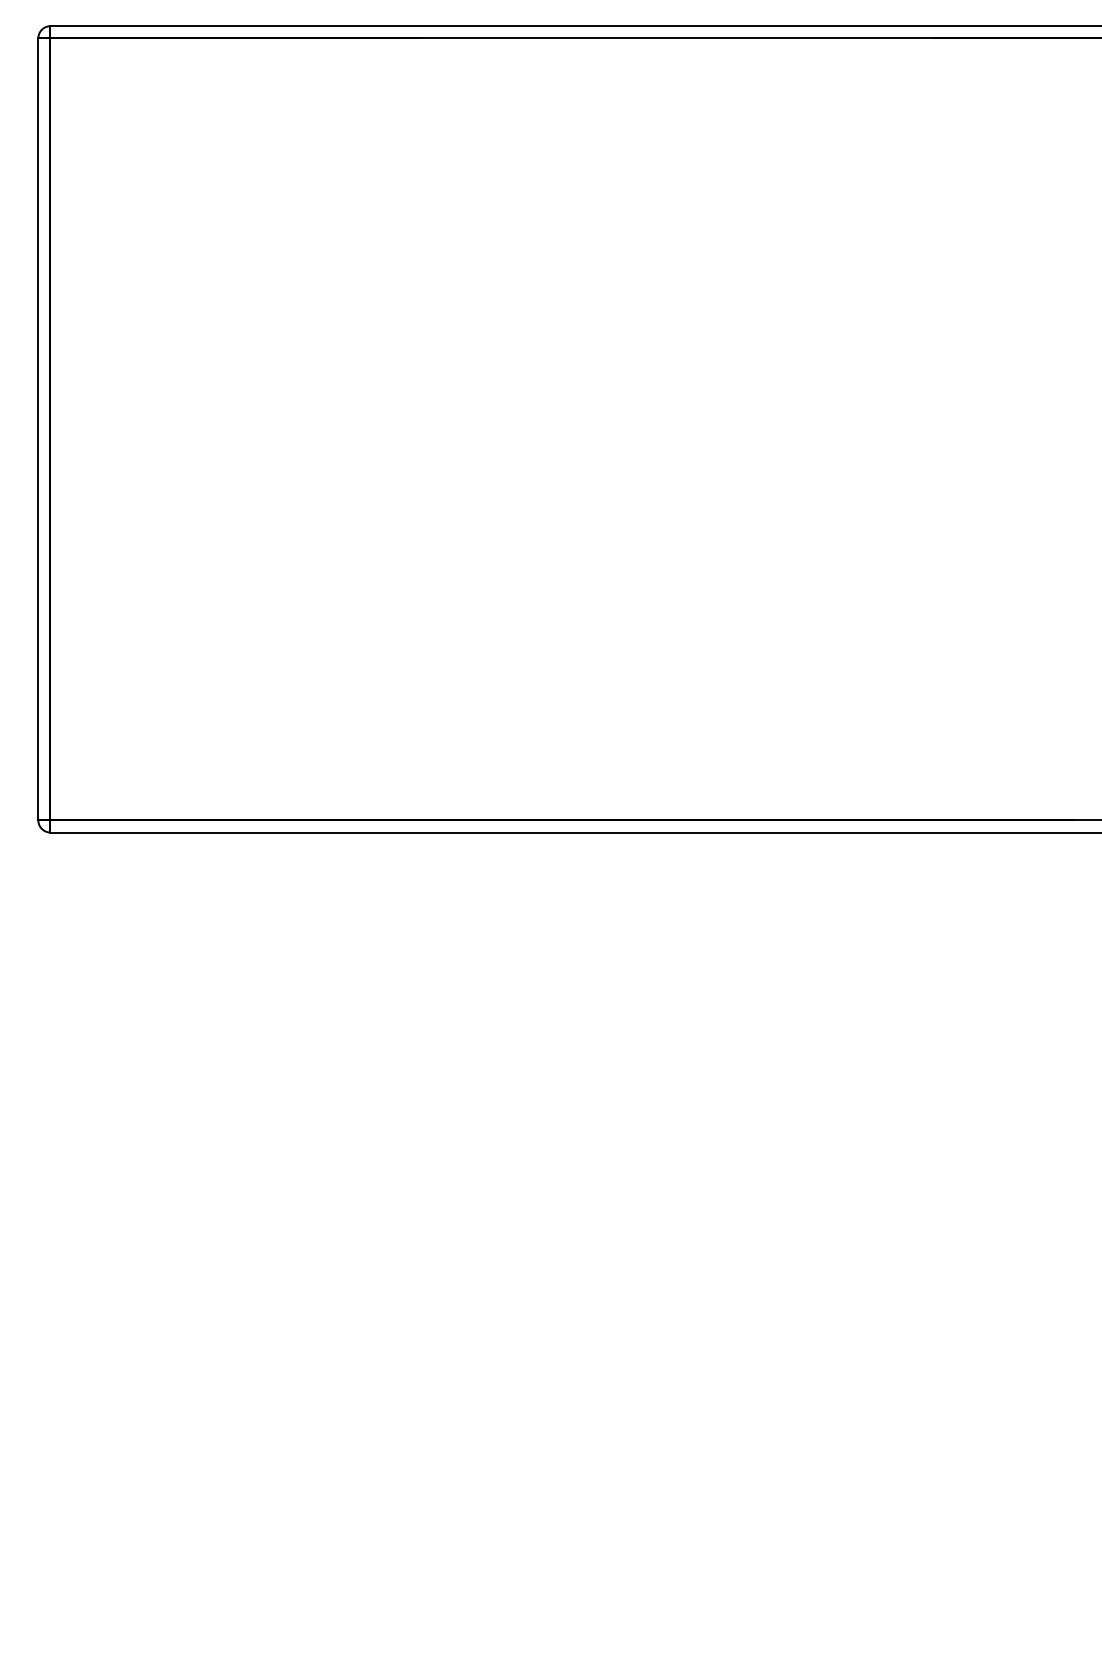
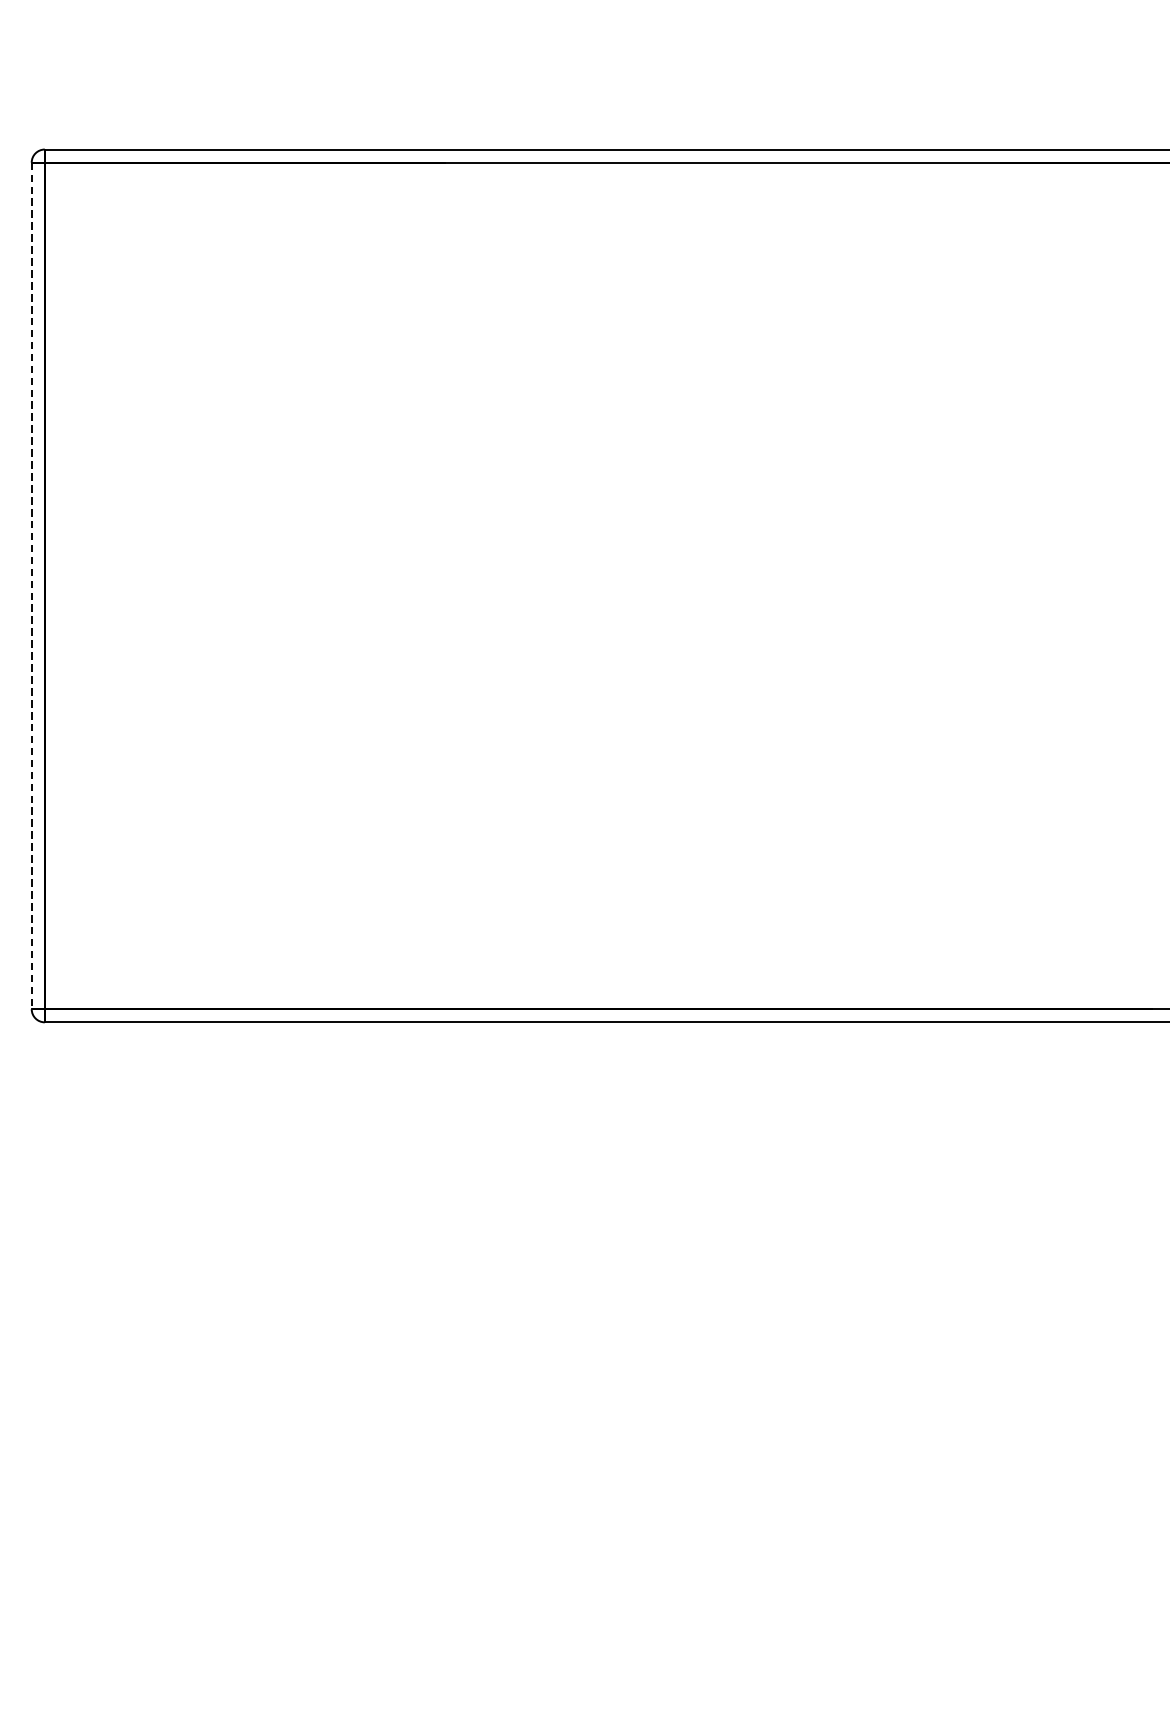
line: (38, 429) -> (31, 586), solid -> dashed

